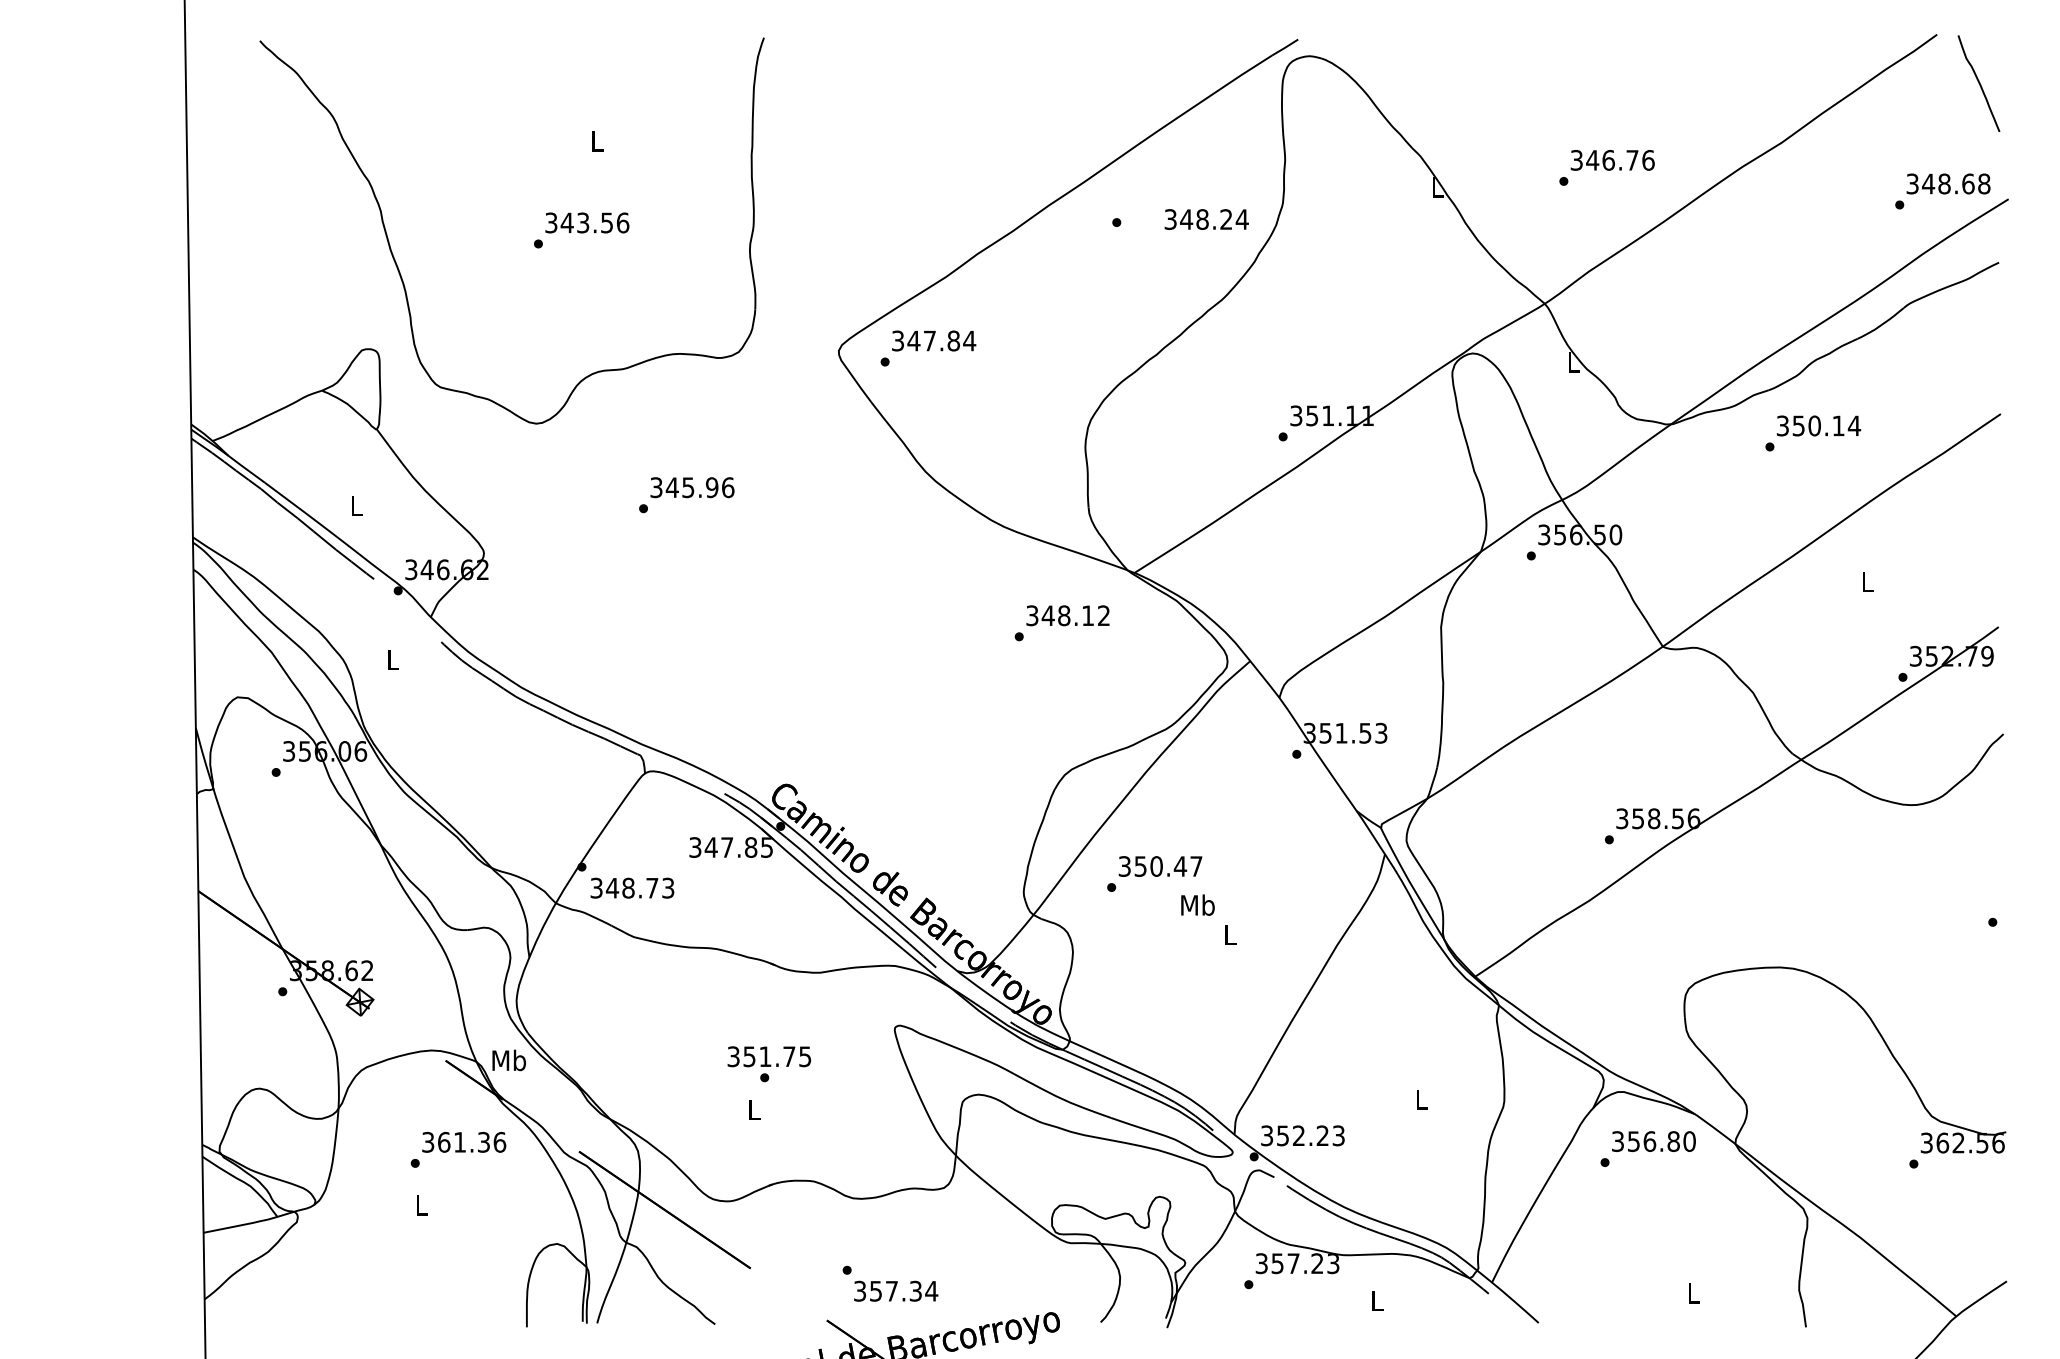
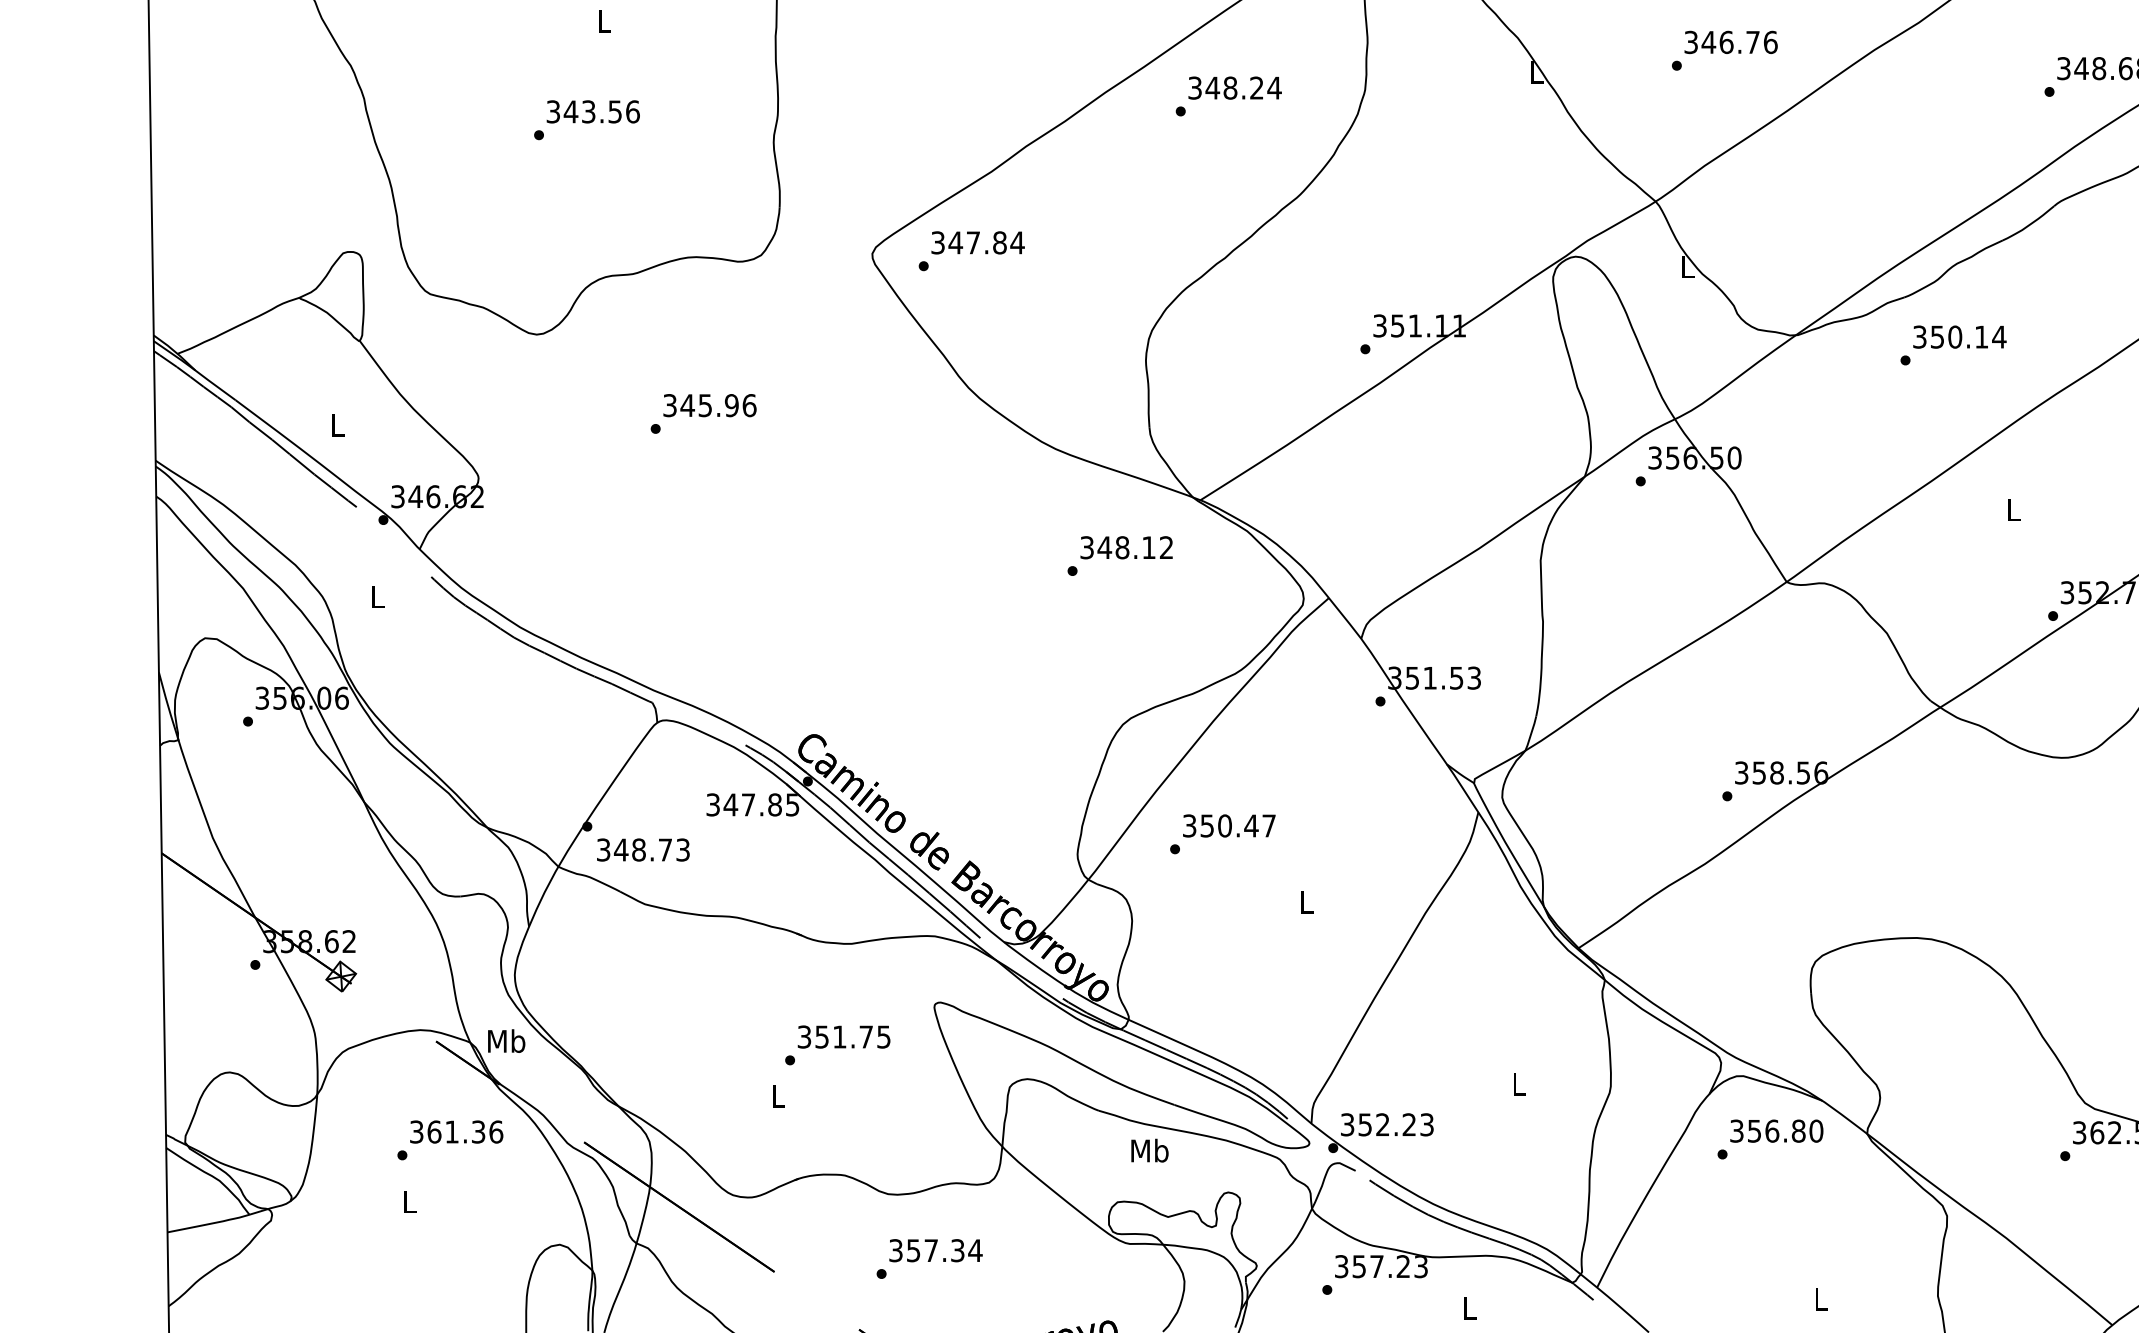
text: (1206, 219) -> (1234, 88), moved
text: (1197, 904) -> (1149, 1149), moved
text: (768, 1056) -> (843, 1036), moved
text: (896, 1290) -> (936, 1249), moved

